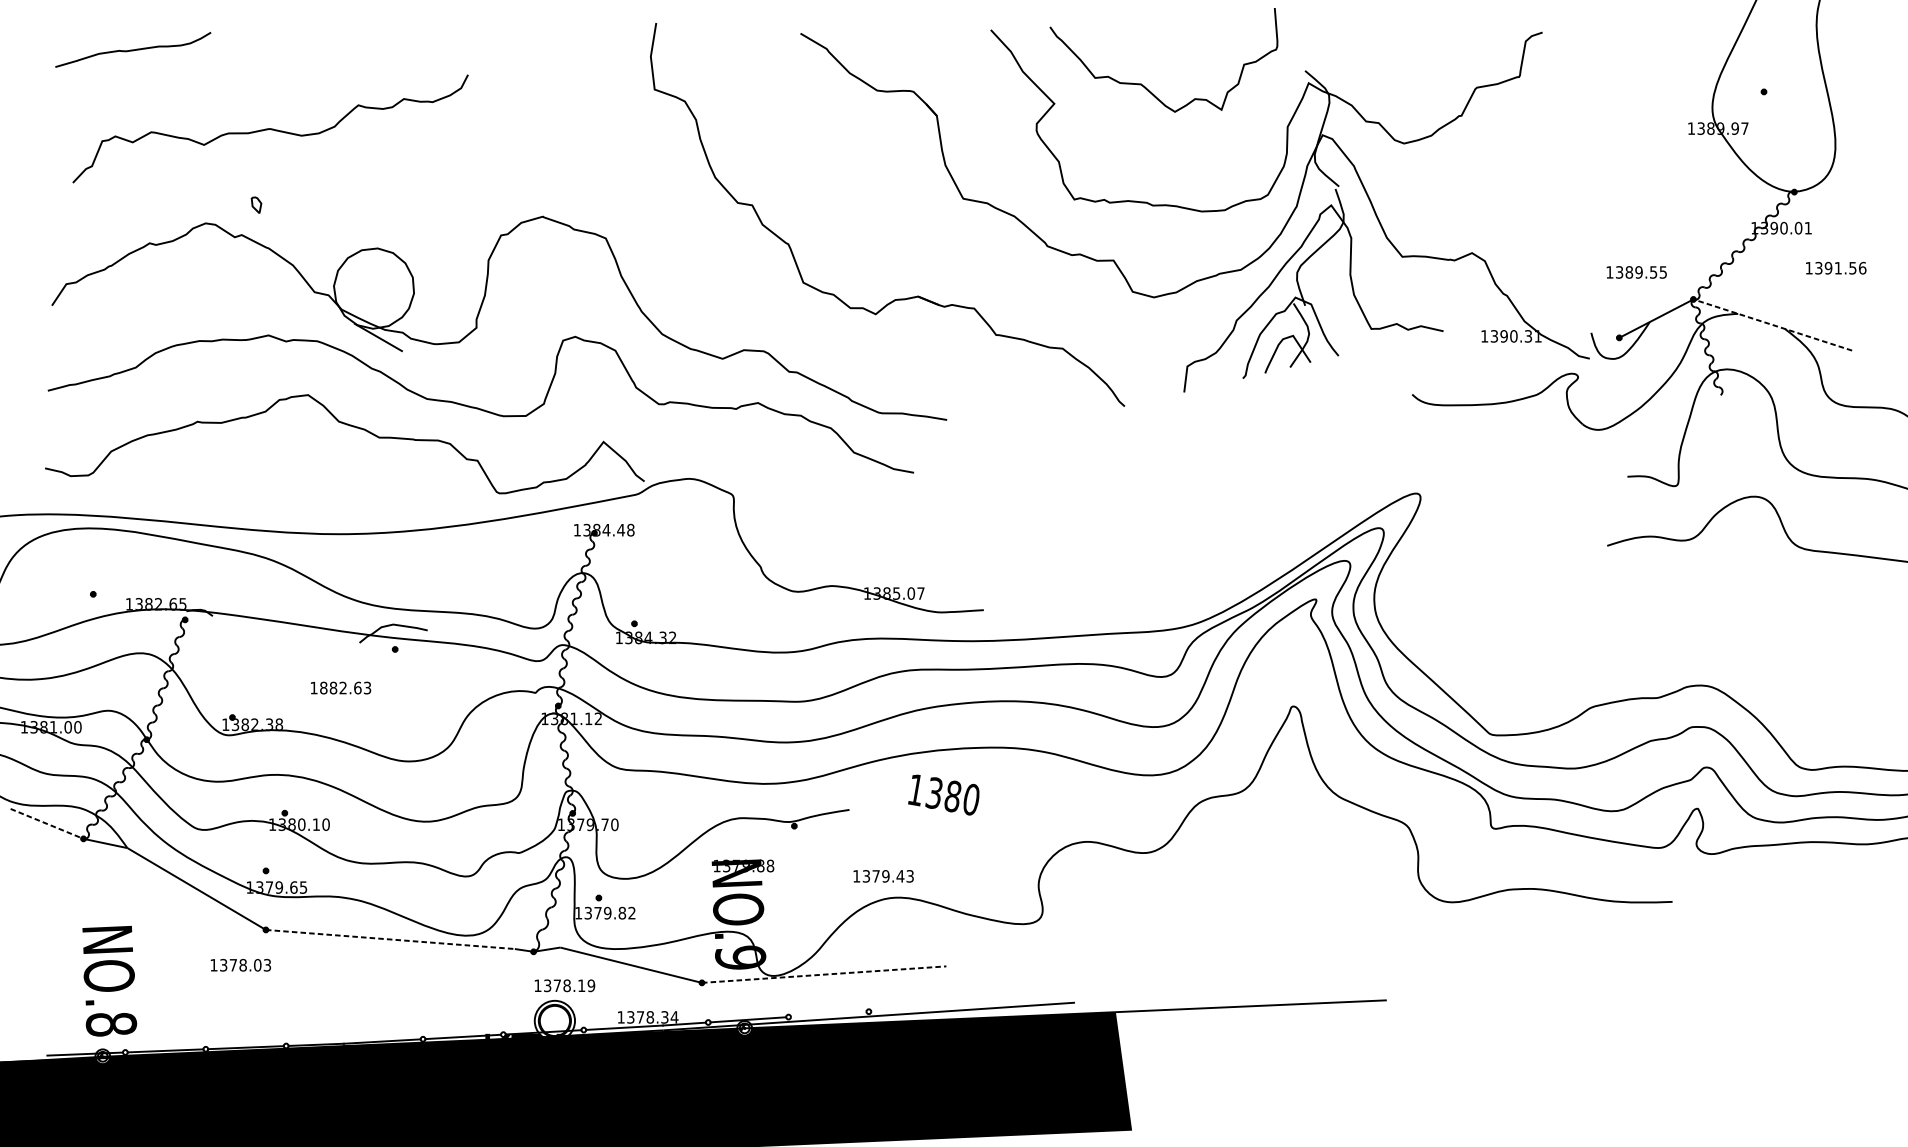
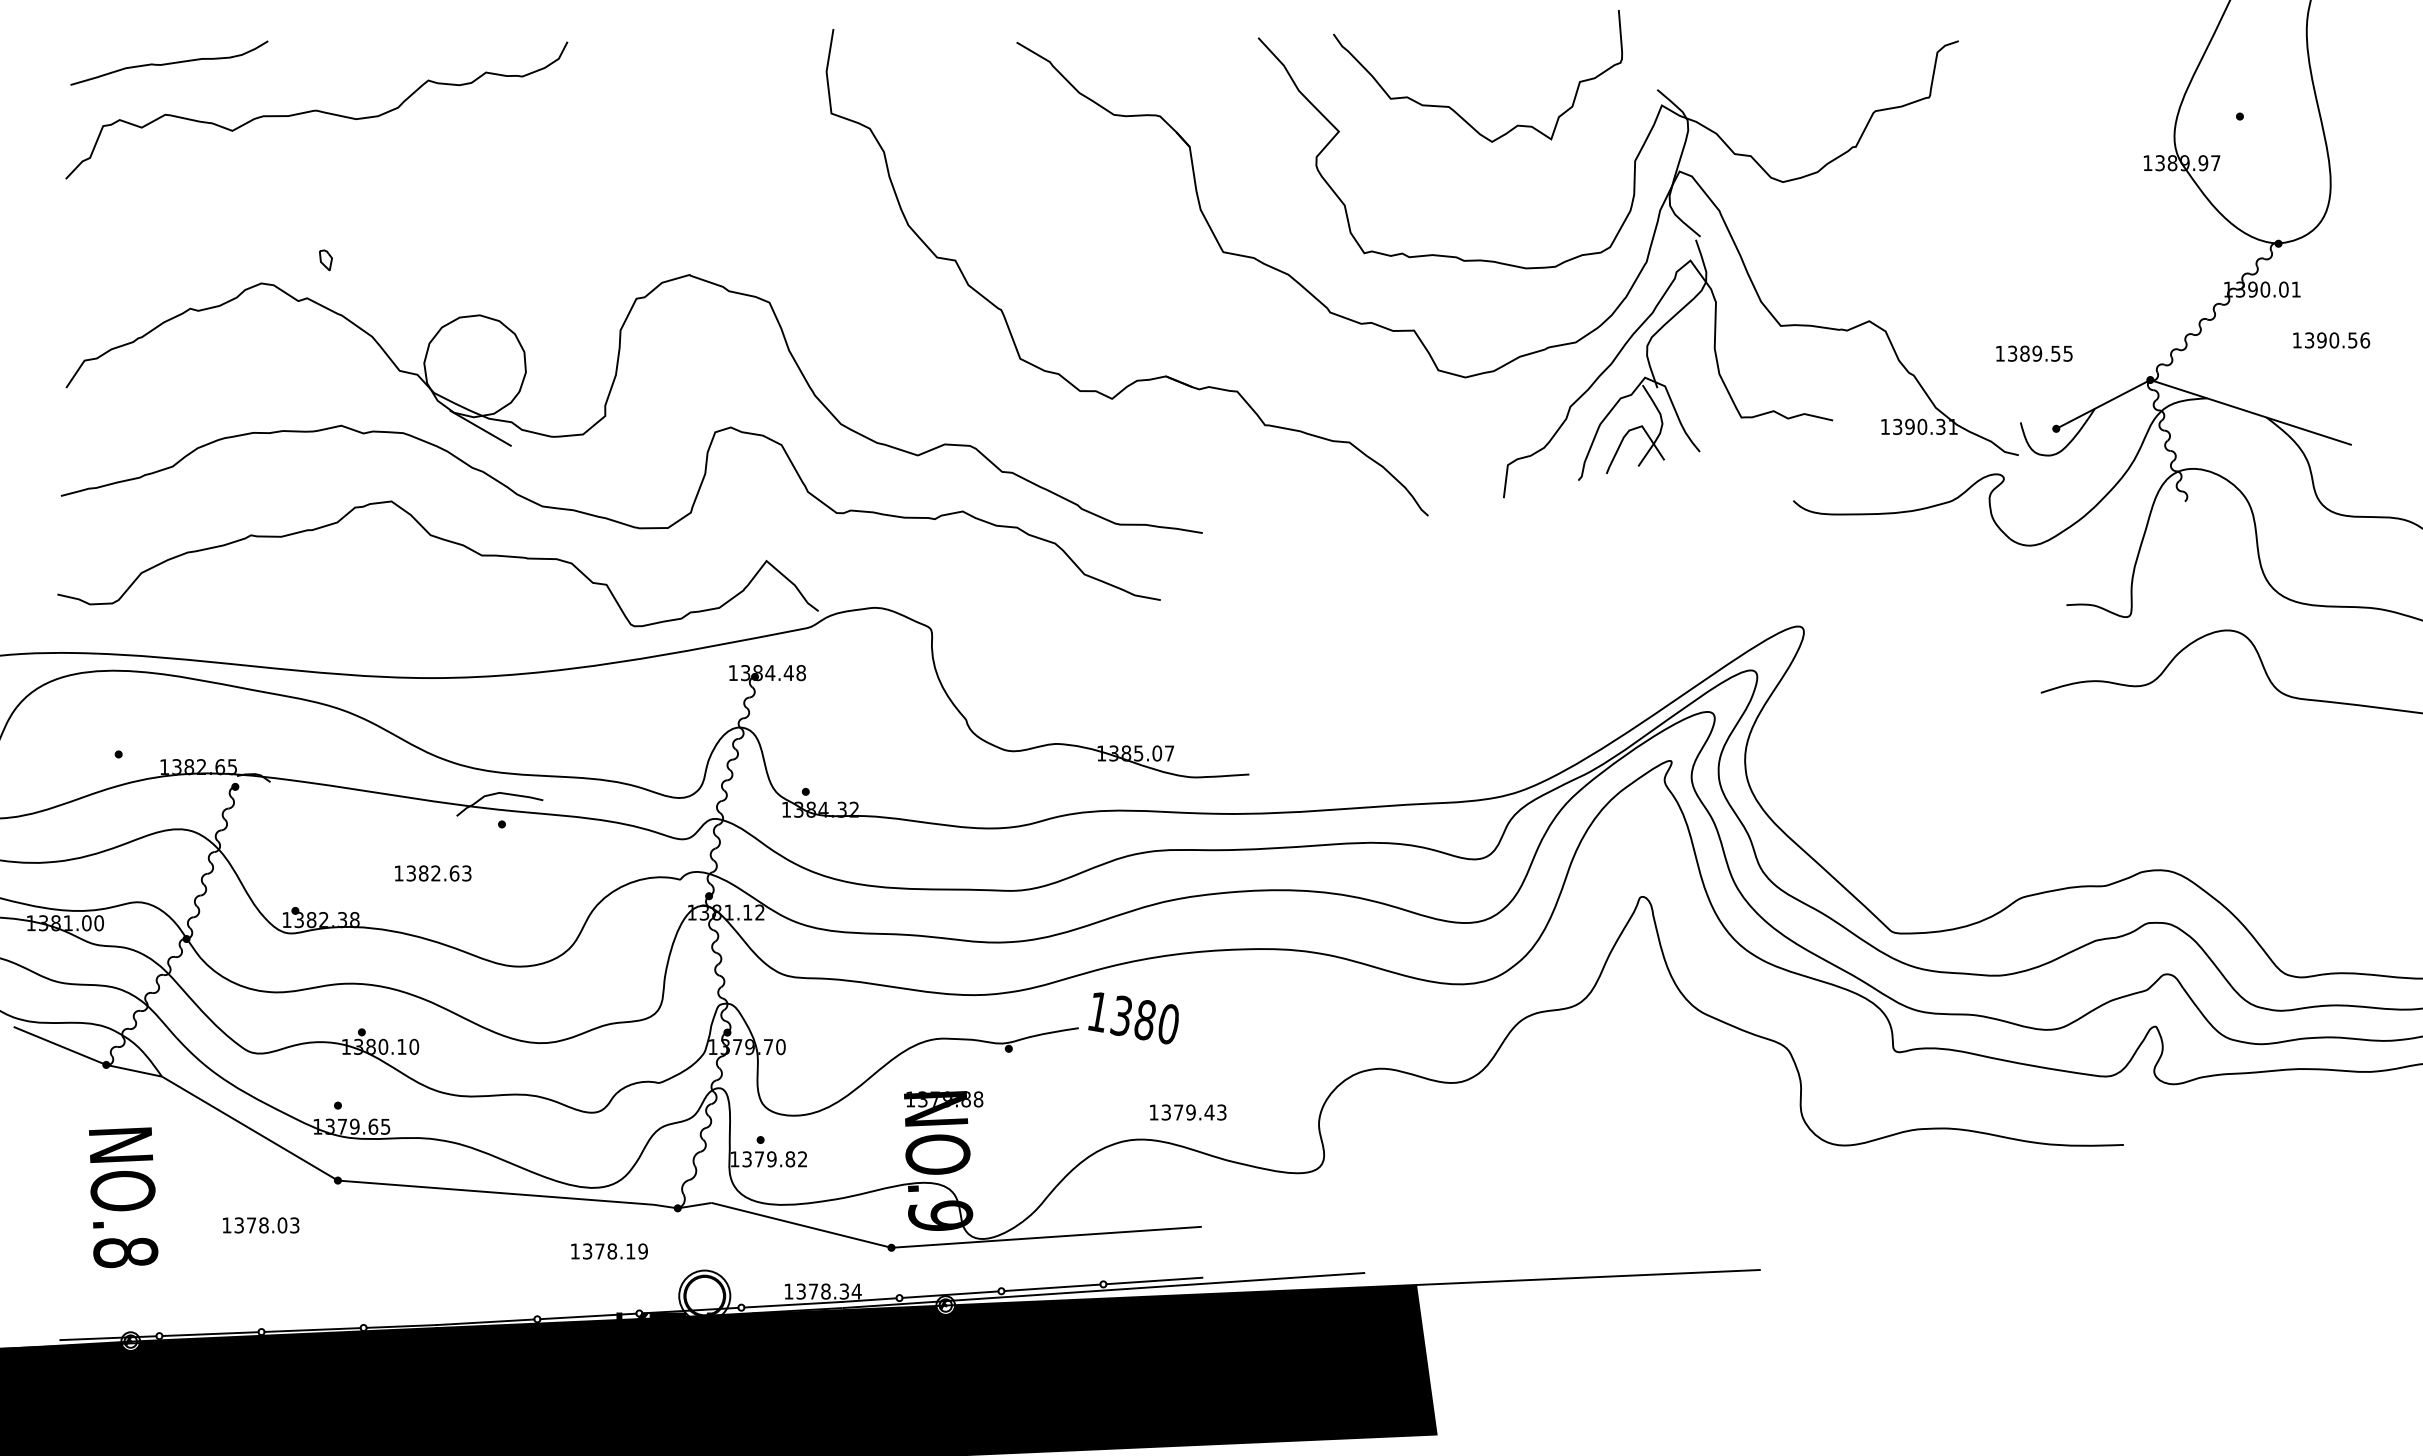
curve: (270, 128) -> (316, 110), moved
text: (1838, 268) -> (2334, 340), 1391.56 -> 1390.56
text: (1636, 272) -> (2034, 353), moved
line: (1773, 325) -> (2251, 412), dashed -> solid
text: (323, 688) -> (411, 873), 1882.63 -> 1382.63
text: (943, 795) -> (1133, 1018), moved
line: (47, 824) -> (60, 1046), dashed -> solid
text: (883, 876) -> (1188, 1112), moved
line: (390, 939) -> (496, 1192), dashed -> solid
text: (241, 965) -> (261, 1225), moved
line: (824, 974) -> (1046, 1237), dashed -> solid
text: (109, 981) -> (123, 1197), moved
text: (564, 985) -> (609, 1251), moved
line: (909, 1008) -> (1154, 1280), added
line: (828, 1014) -> (1052, 1287), added

